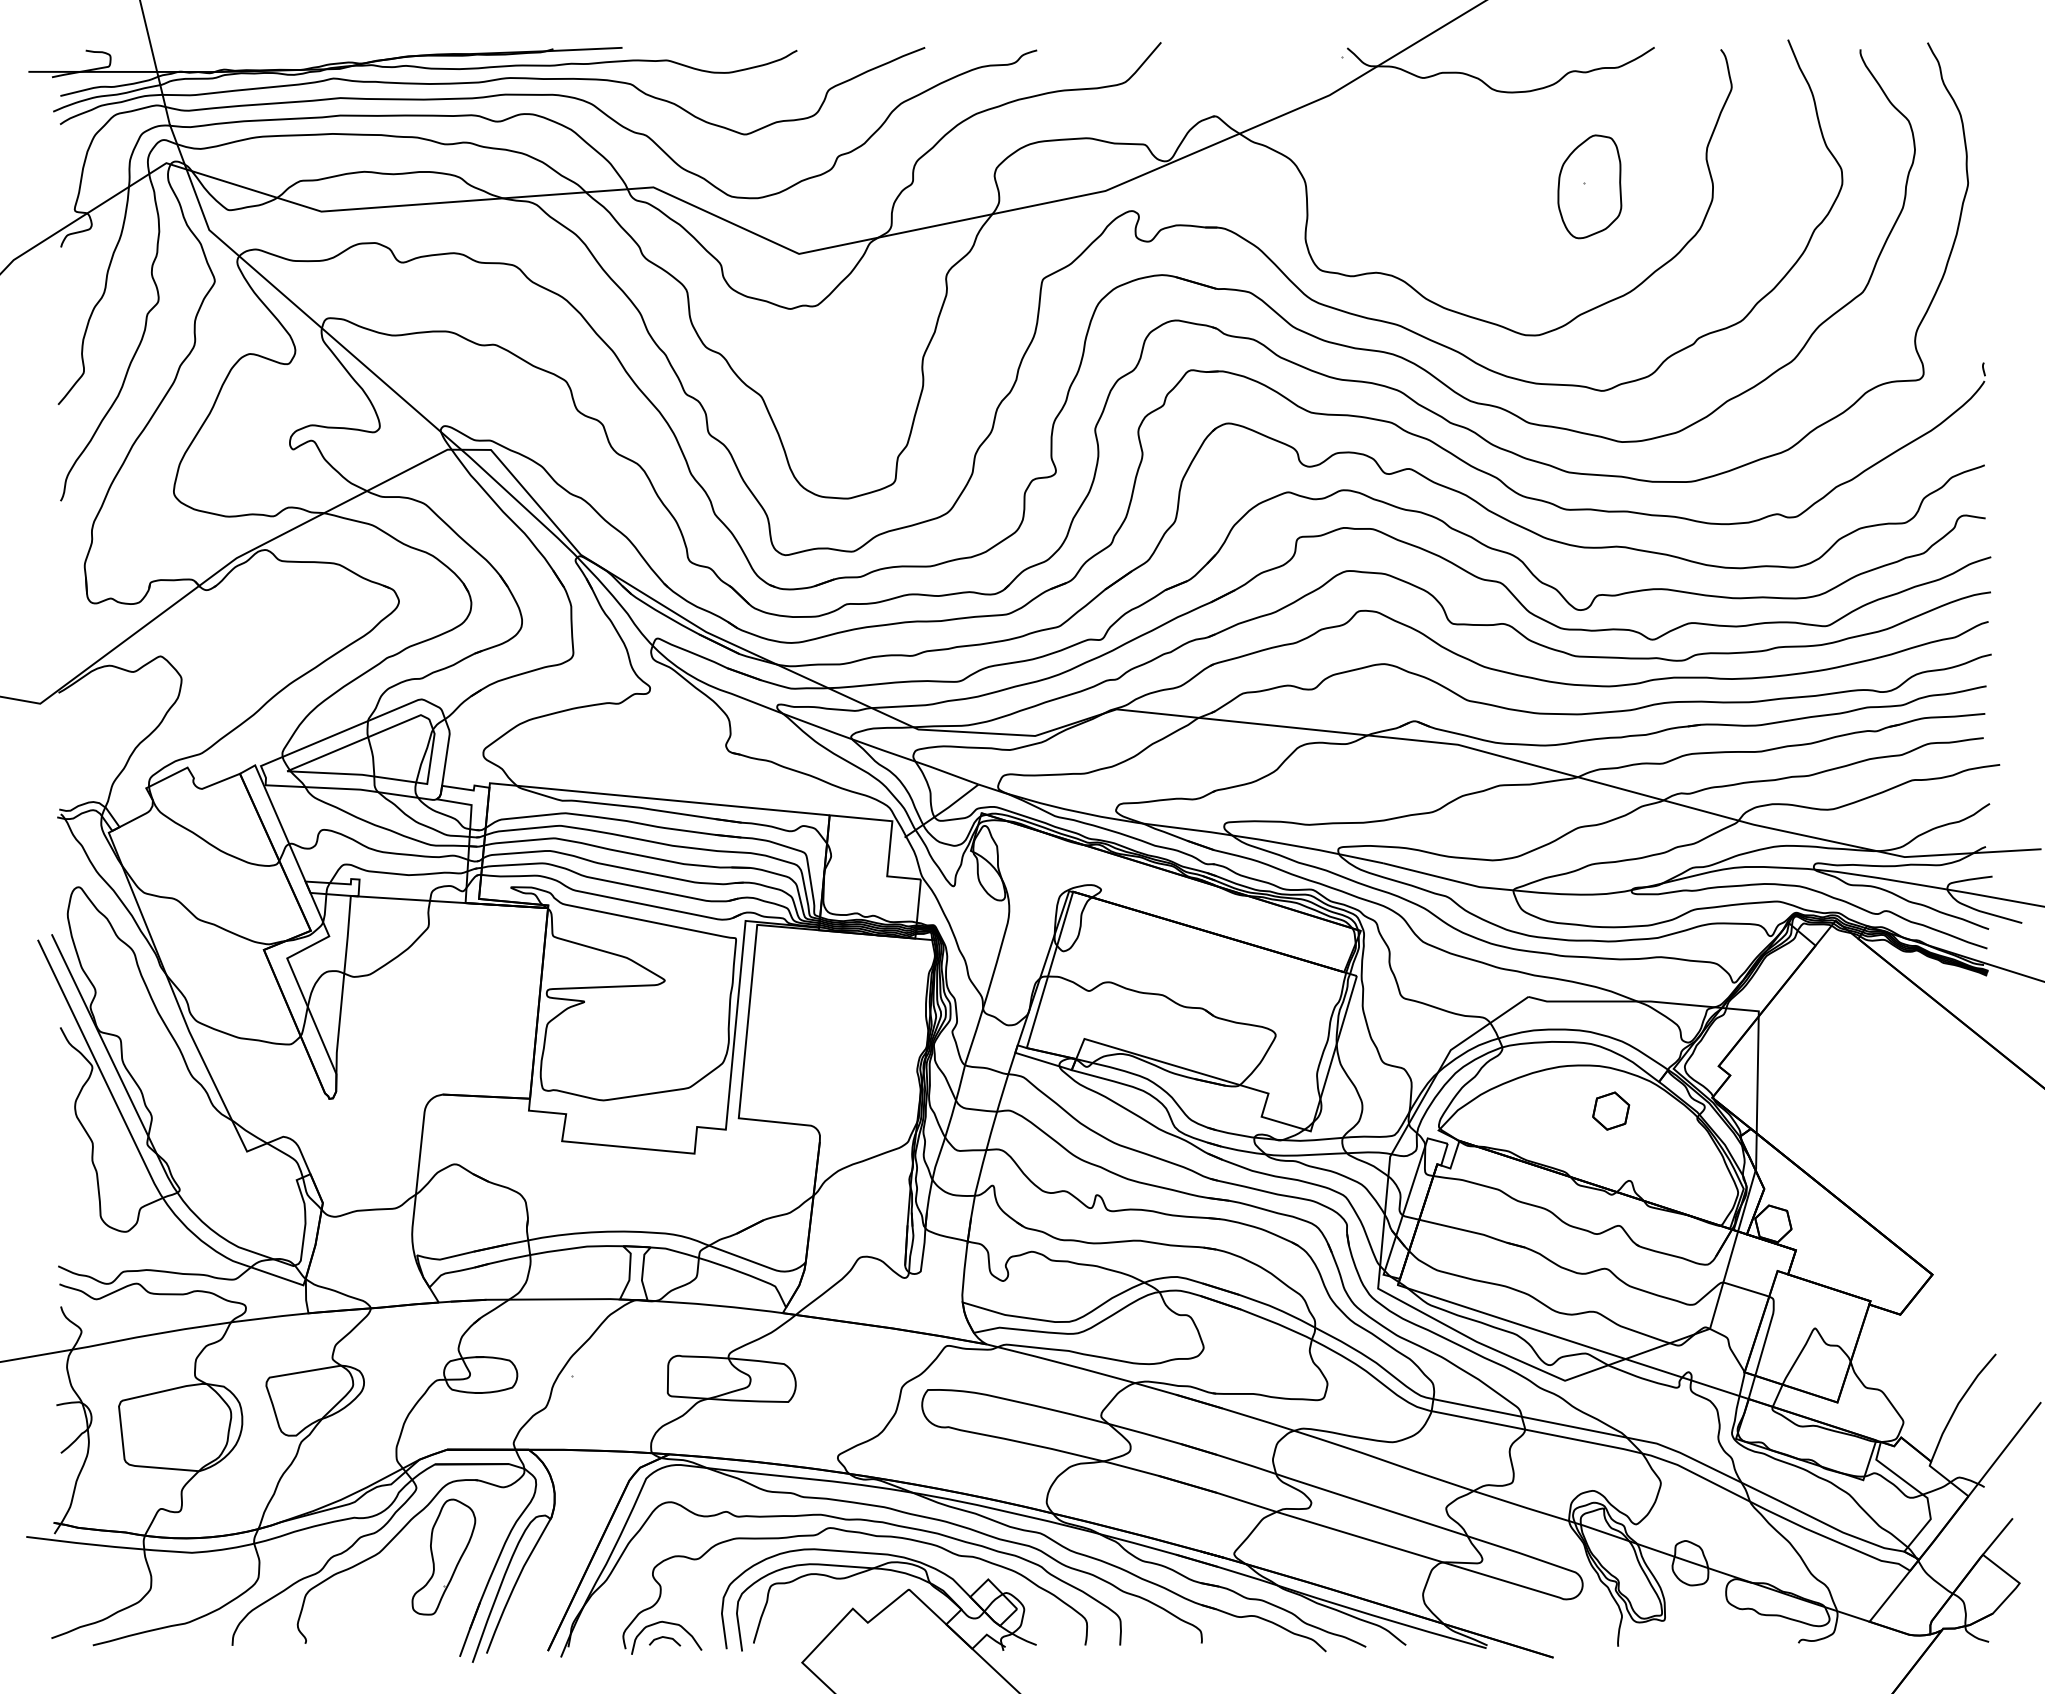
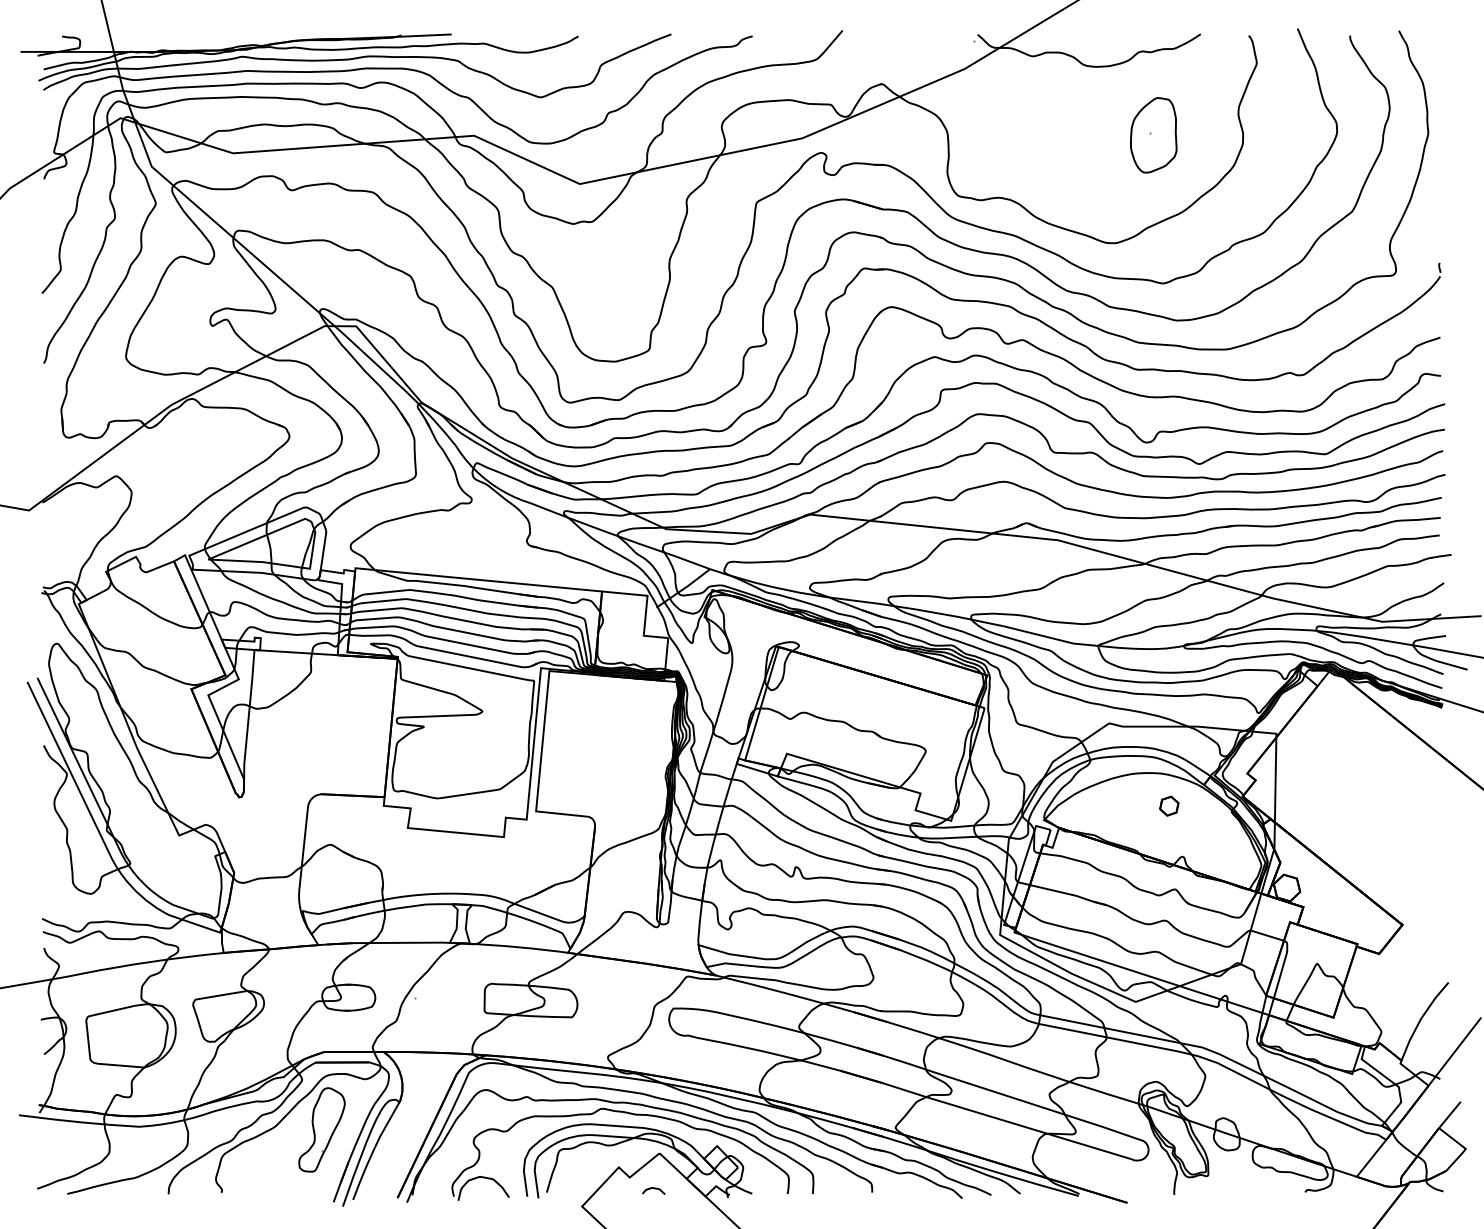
part: (1611, 1110) -> (1169, 805), size x0.7
line: (664, 1638) -> (653, 1188), moved

